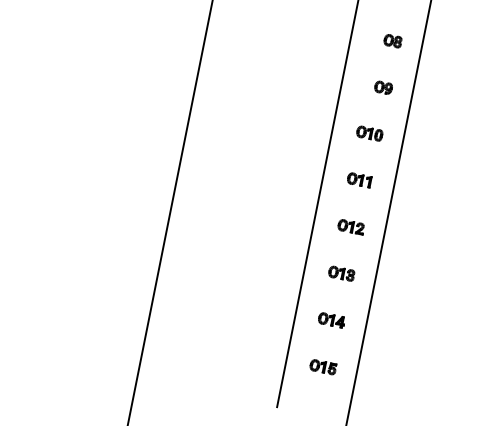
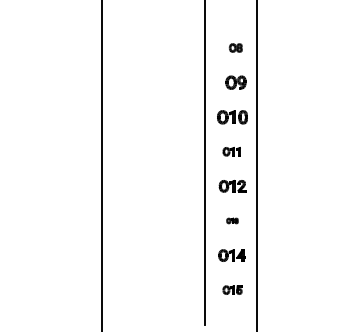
part: (383, 87) -> (235, 82), size x1.6
part: (369, 132) -> (232, 116), size x1.6
part: (351, 227) -> (232, 186), size x1.4
part: (341, 273) -> (232, 220), size x0.6
part: (331, 320) -> (231, 255), size x1.4

